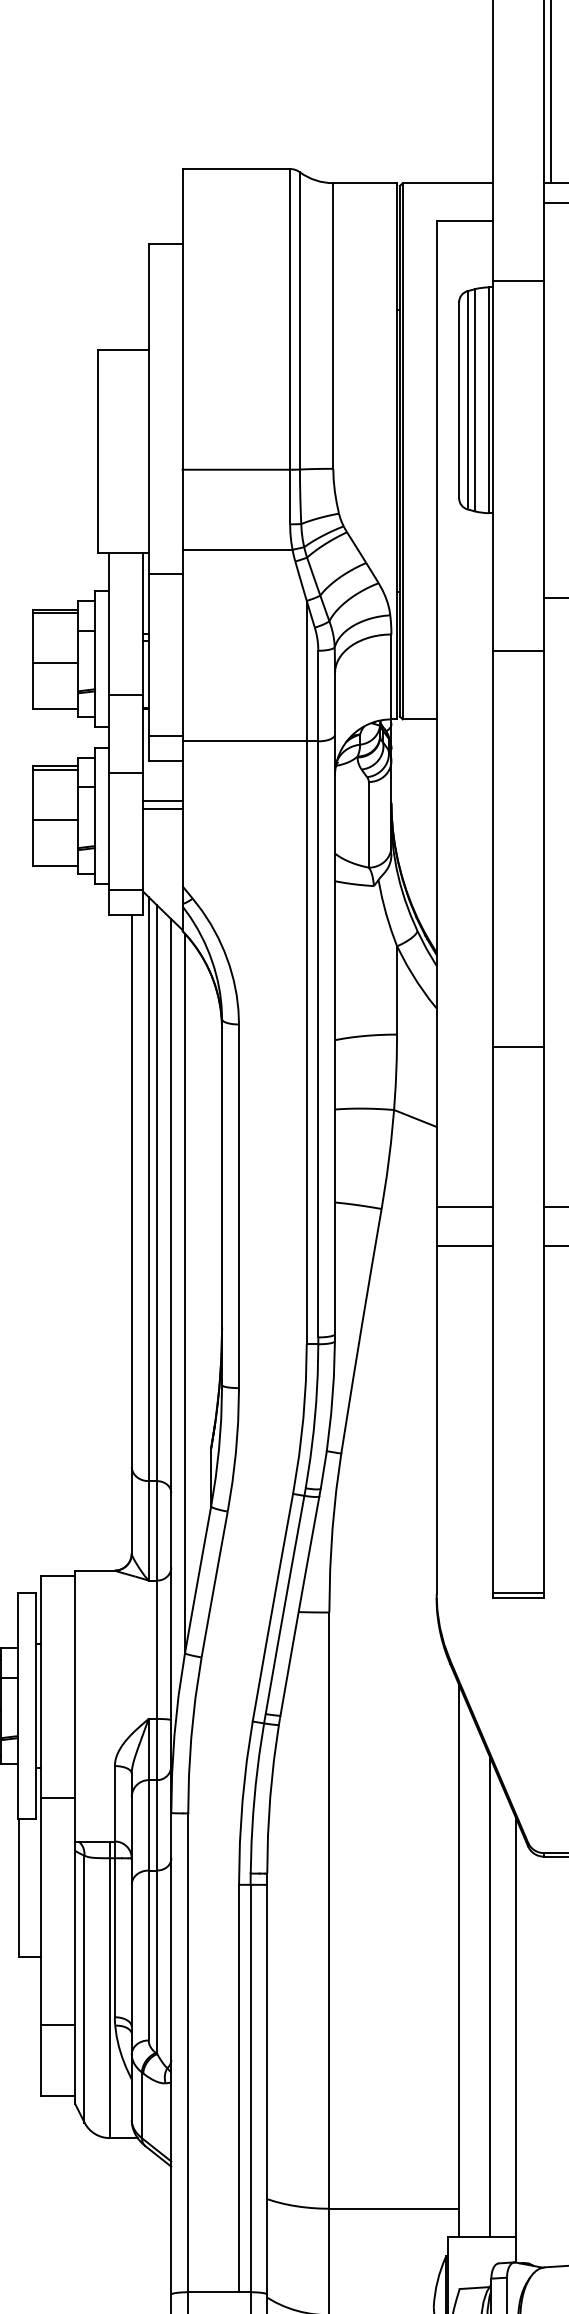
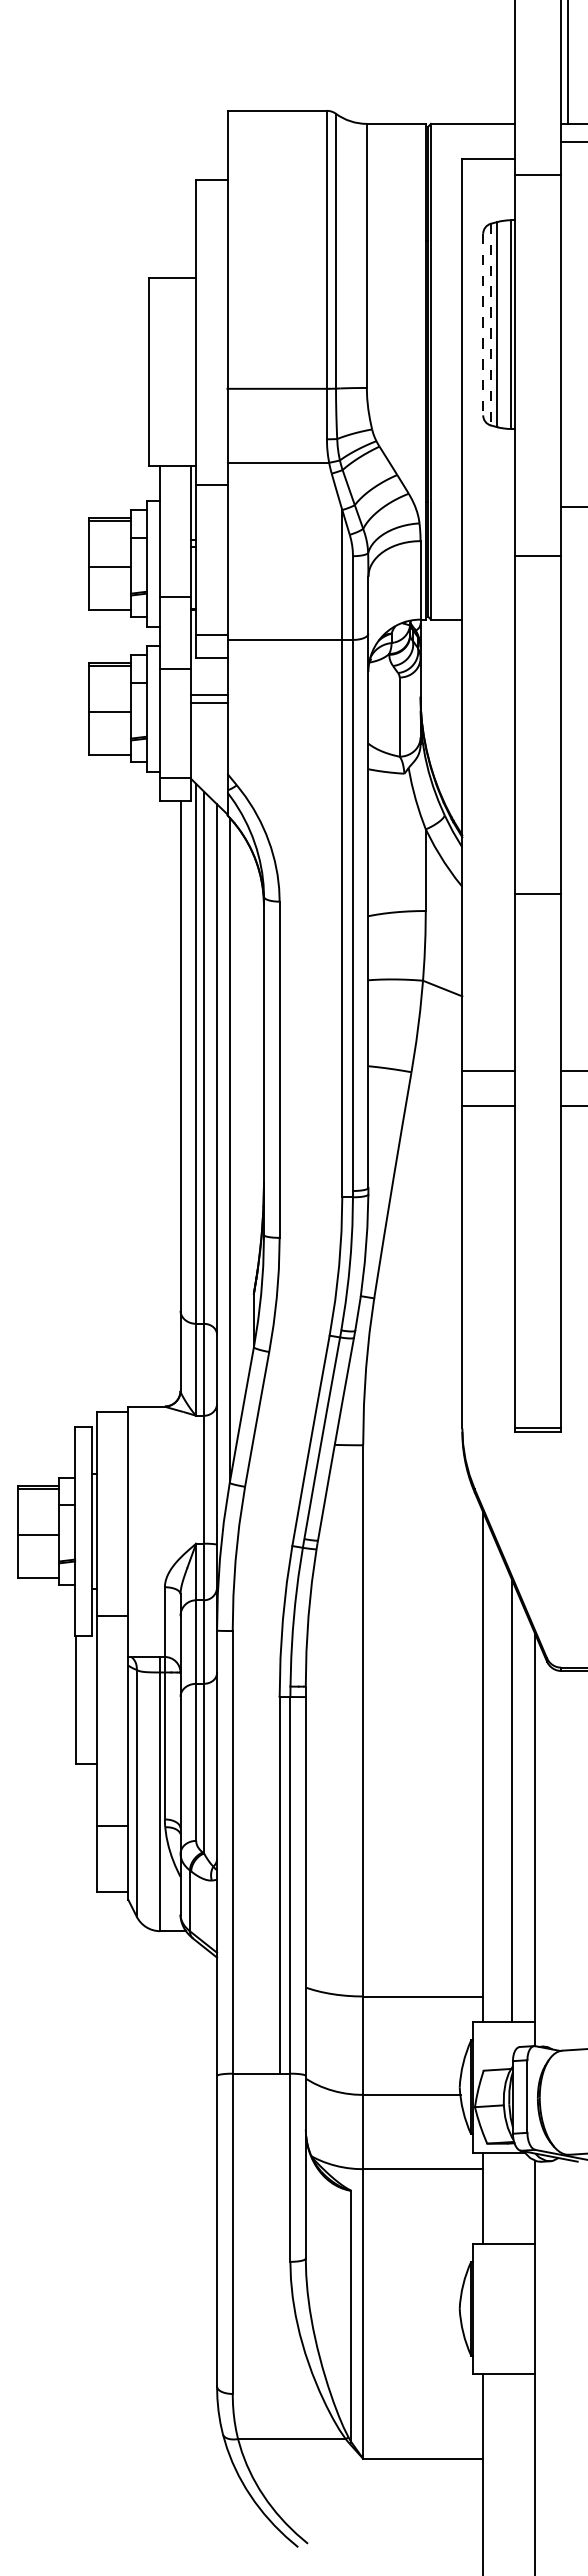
line: (517, 281) -> (537, 174), moved
line: (459, 400) -> (483, 324), solid -> dashed
line: (467, 400) -> (490, 324), solid -> dashed
line: (517, 1047) -> (537, 893), moved

